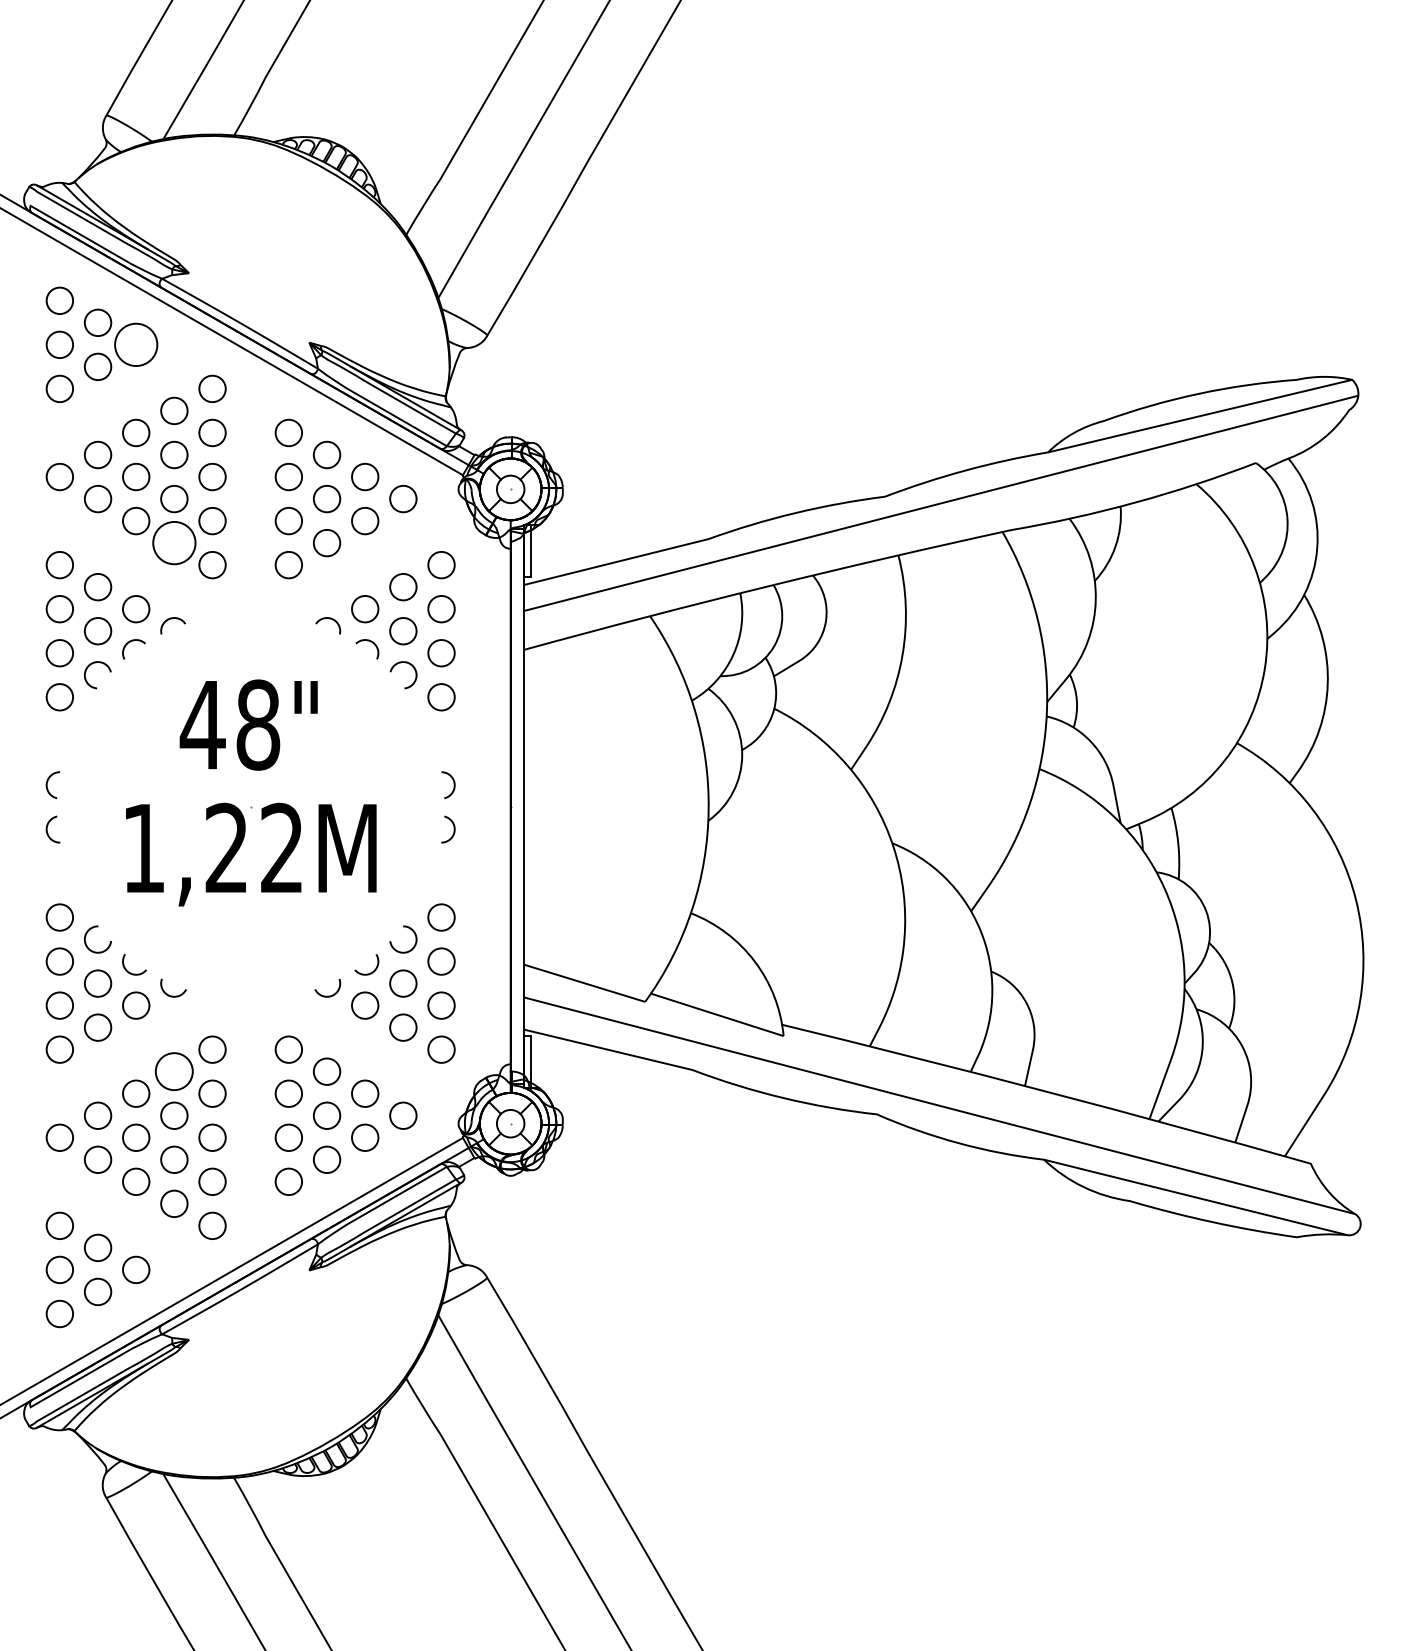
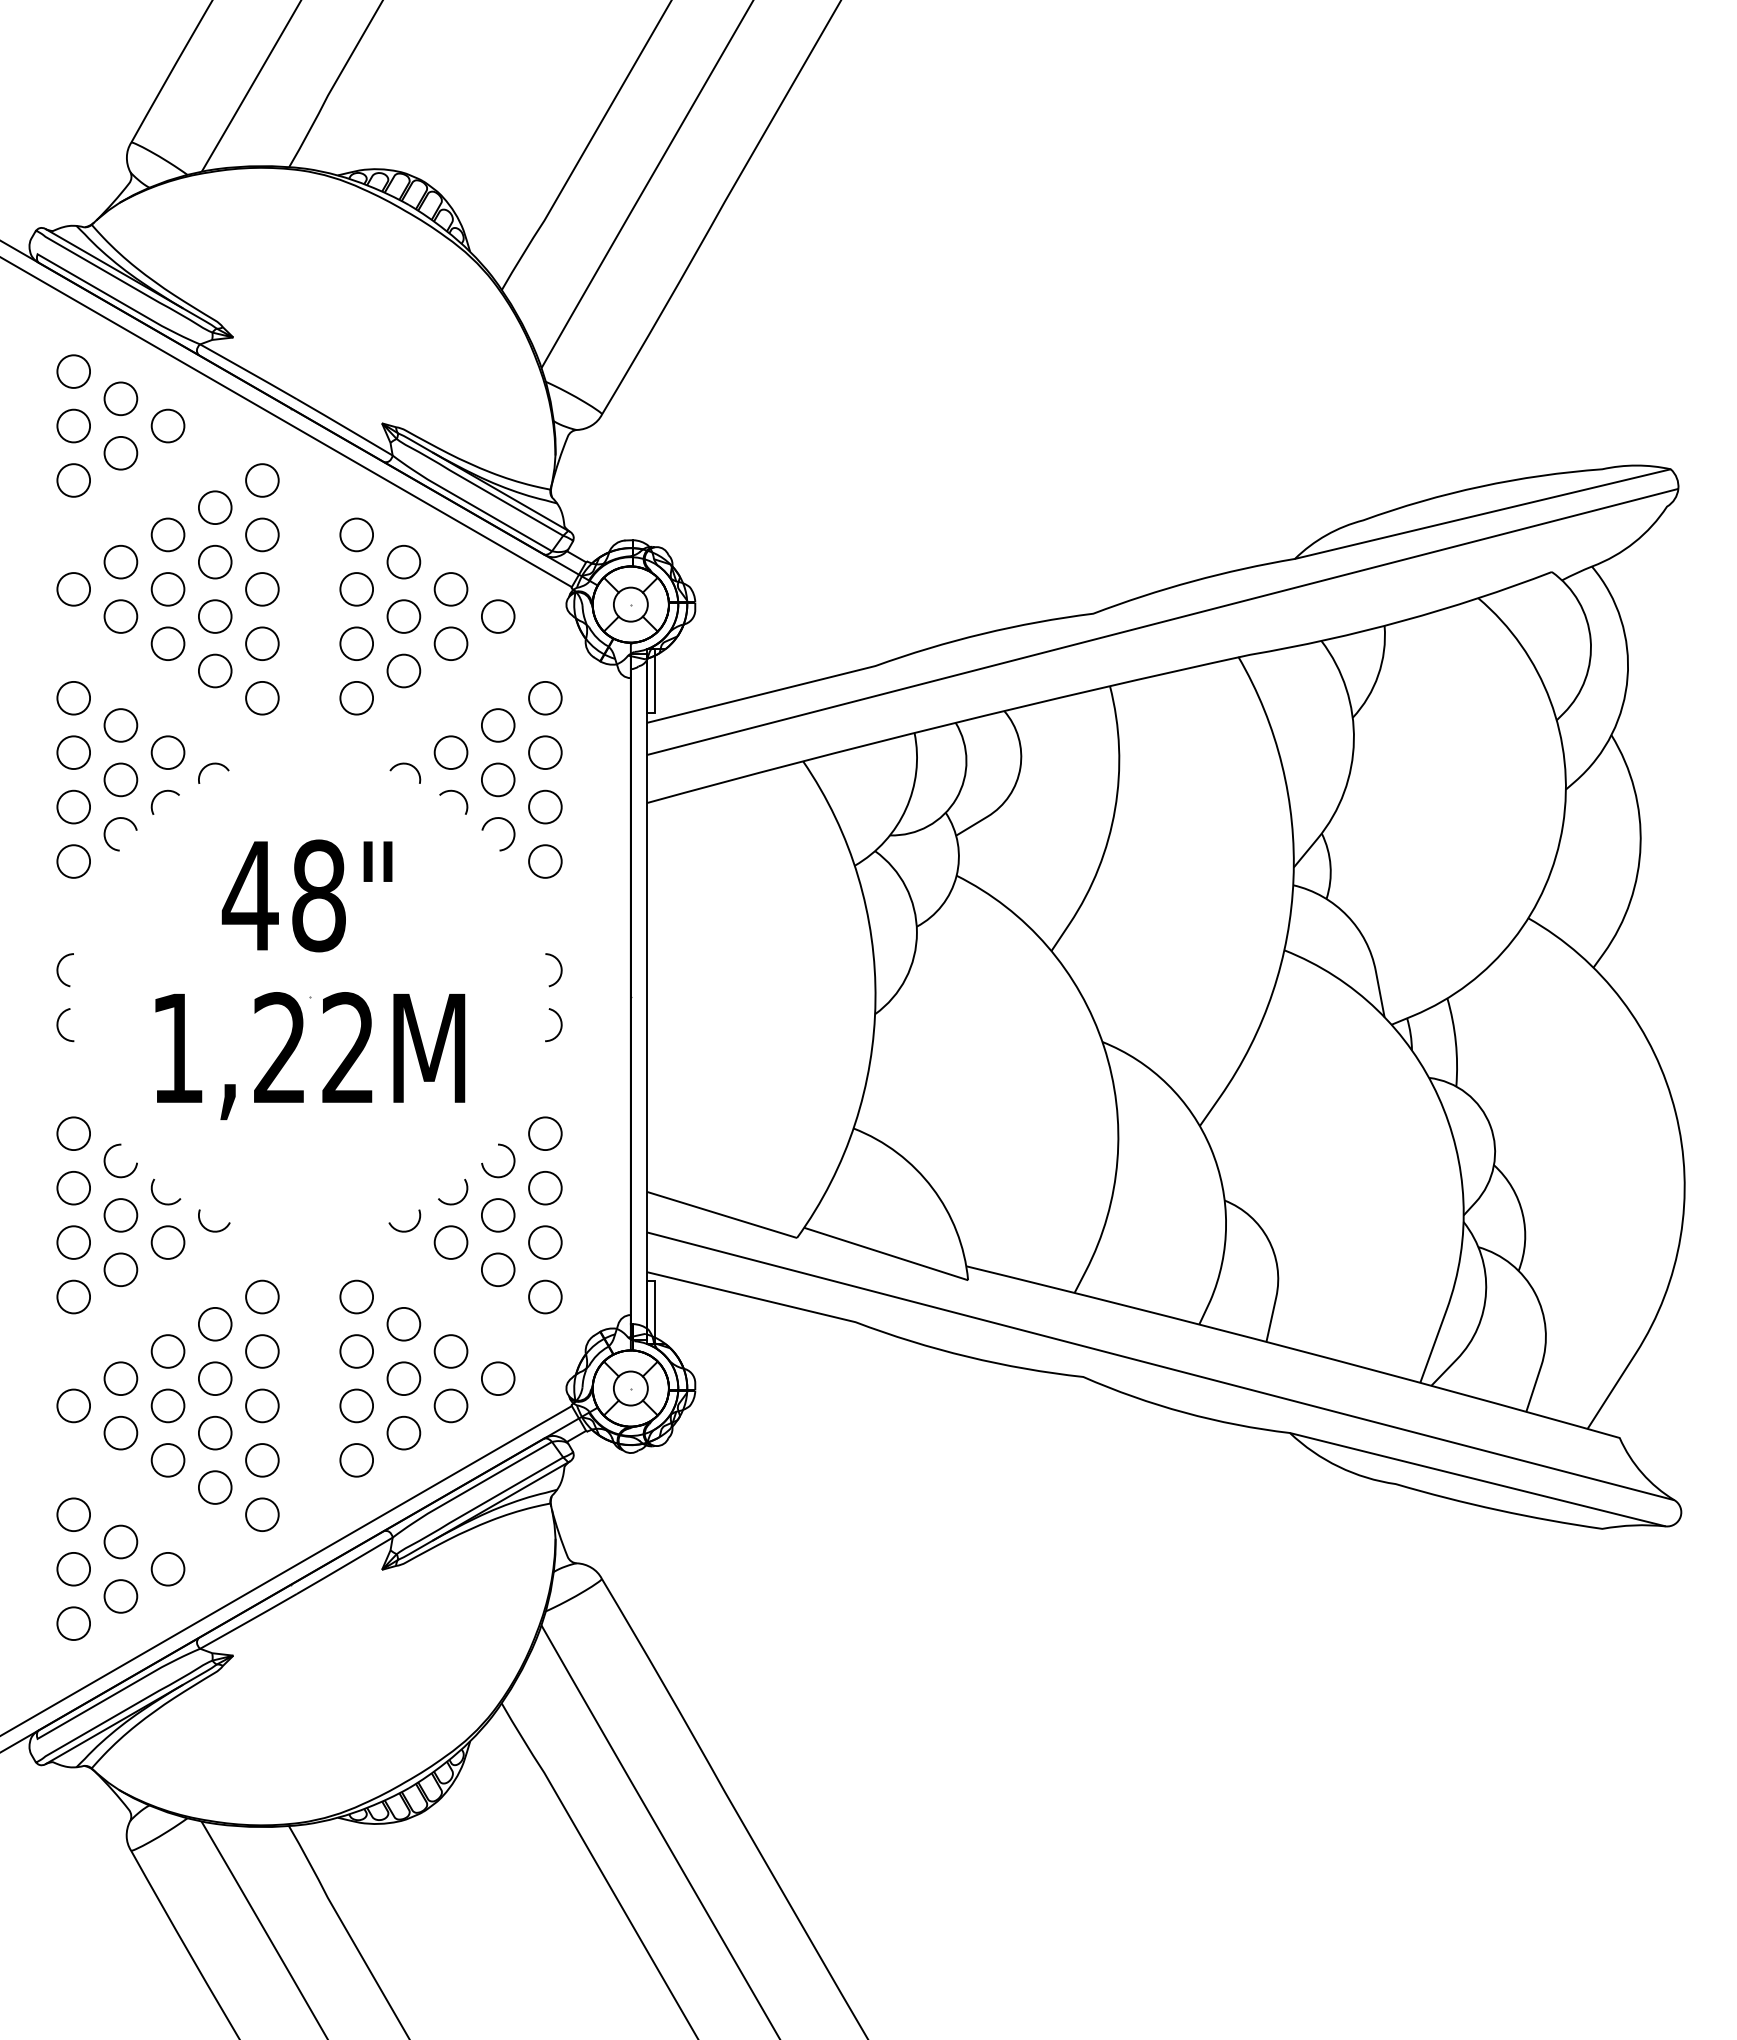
circle: (135, 344) -> (167, 425), size x0.62
circle: (173, 542) -> (214, 670), size x0.62
circle: (174, 1071) -> (215, 1324), size x0.71

